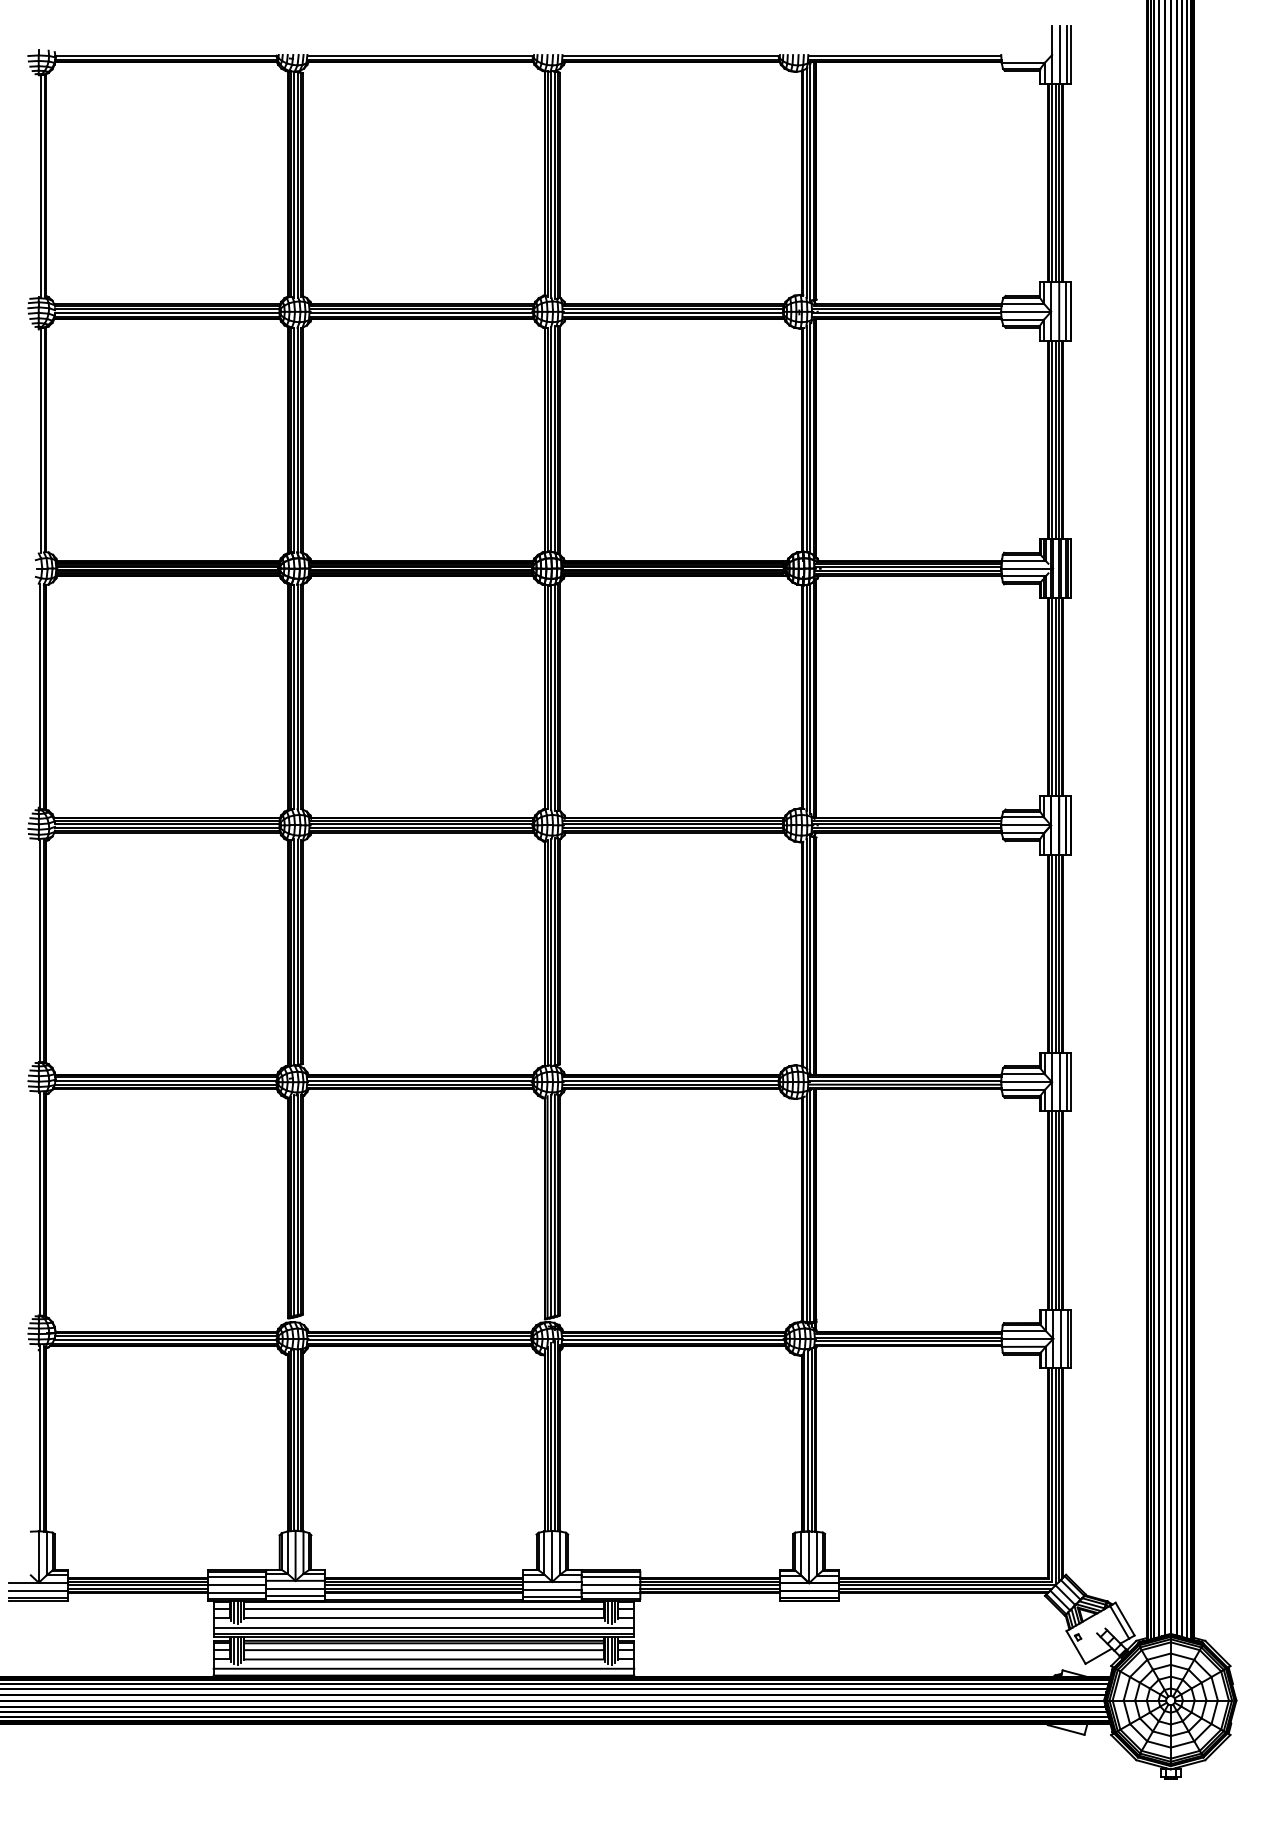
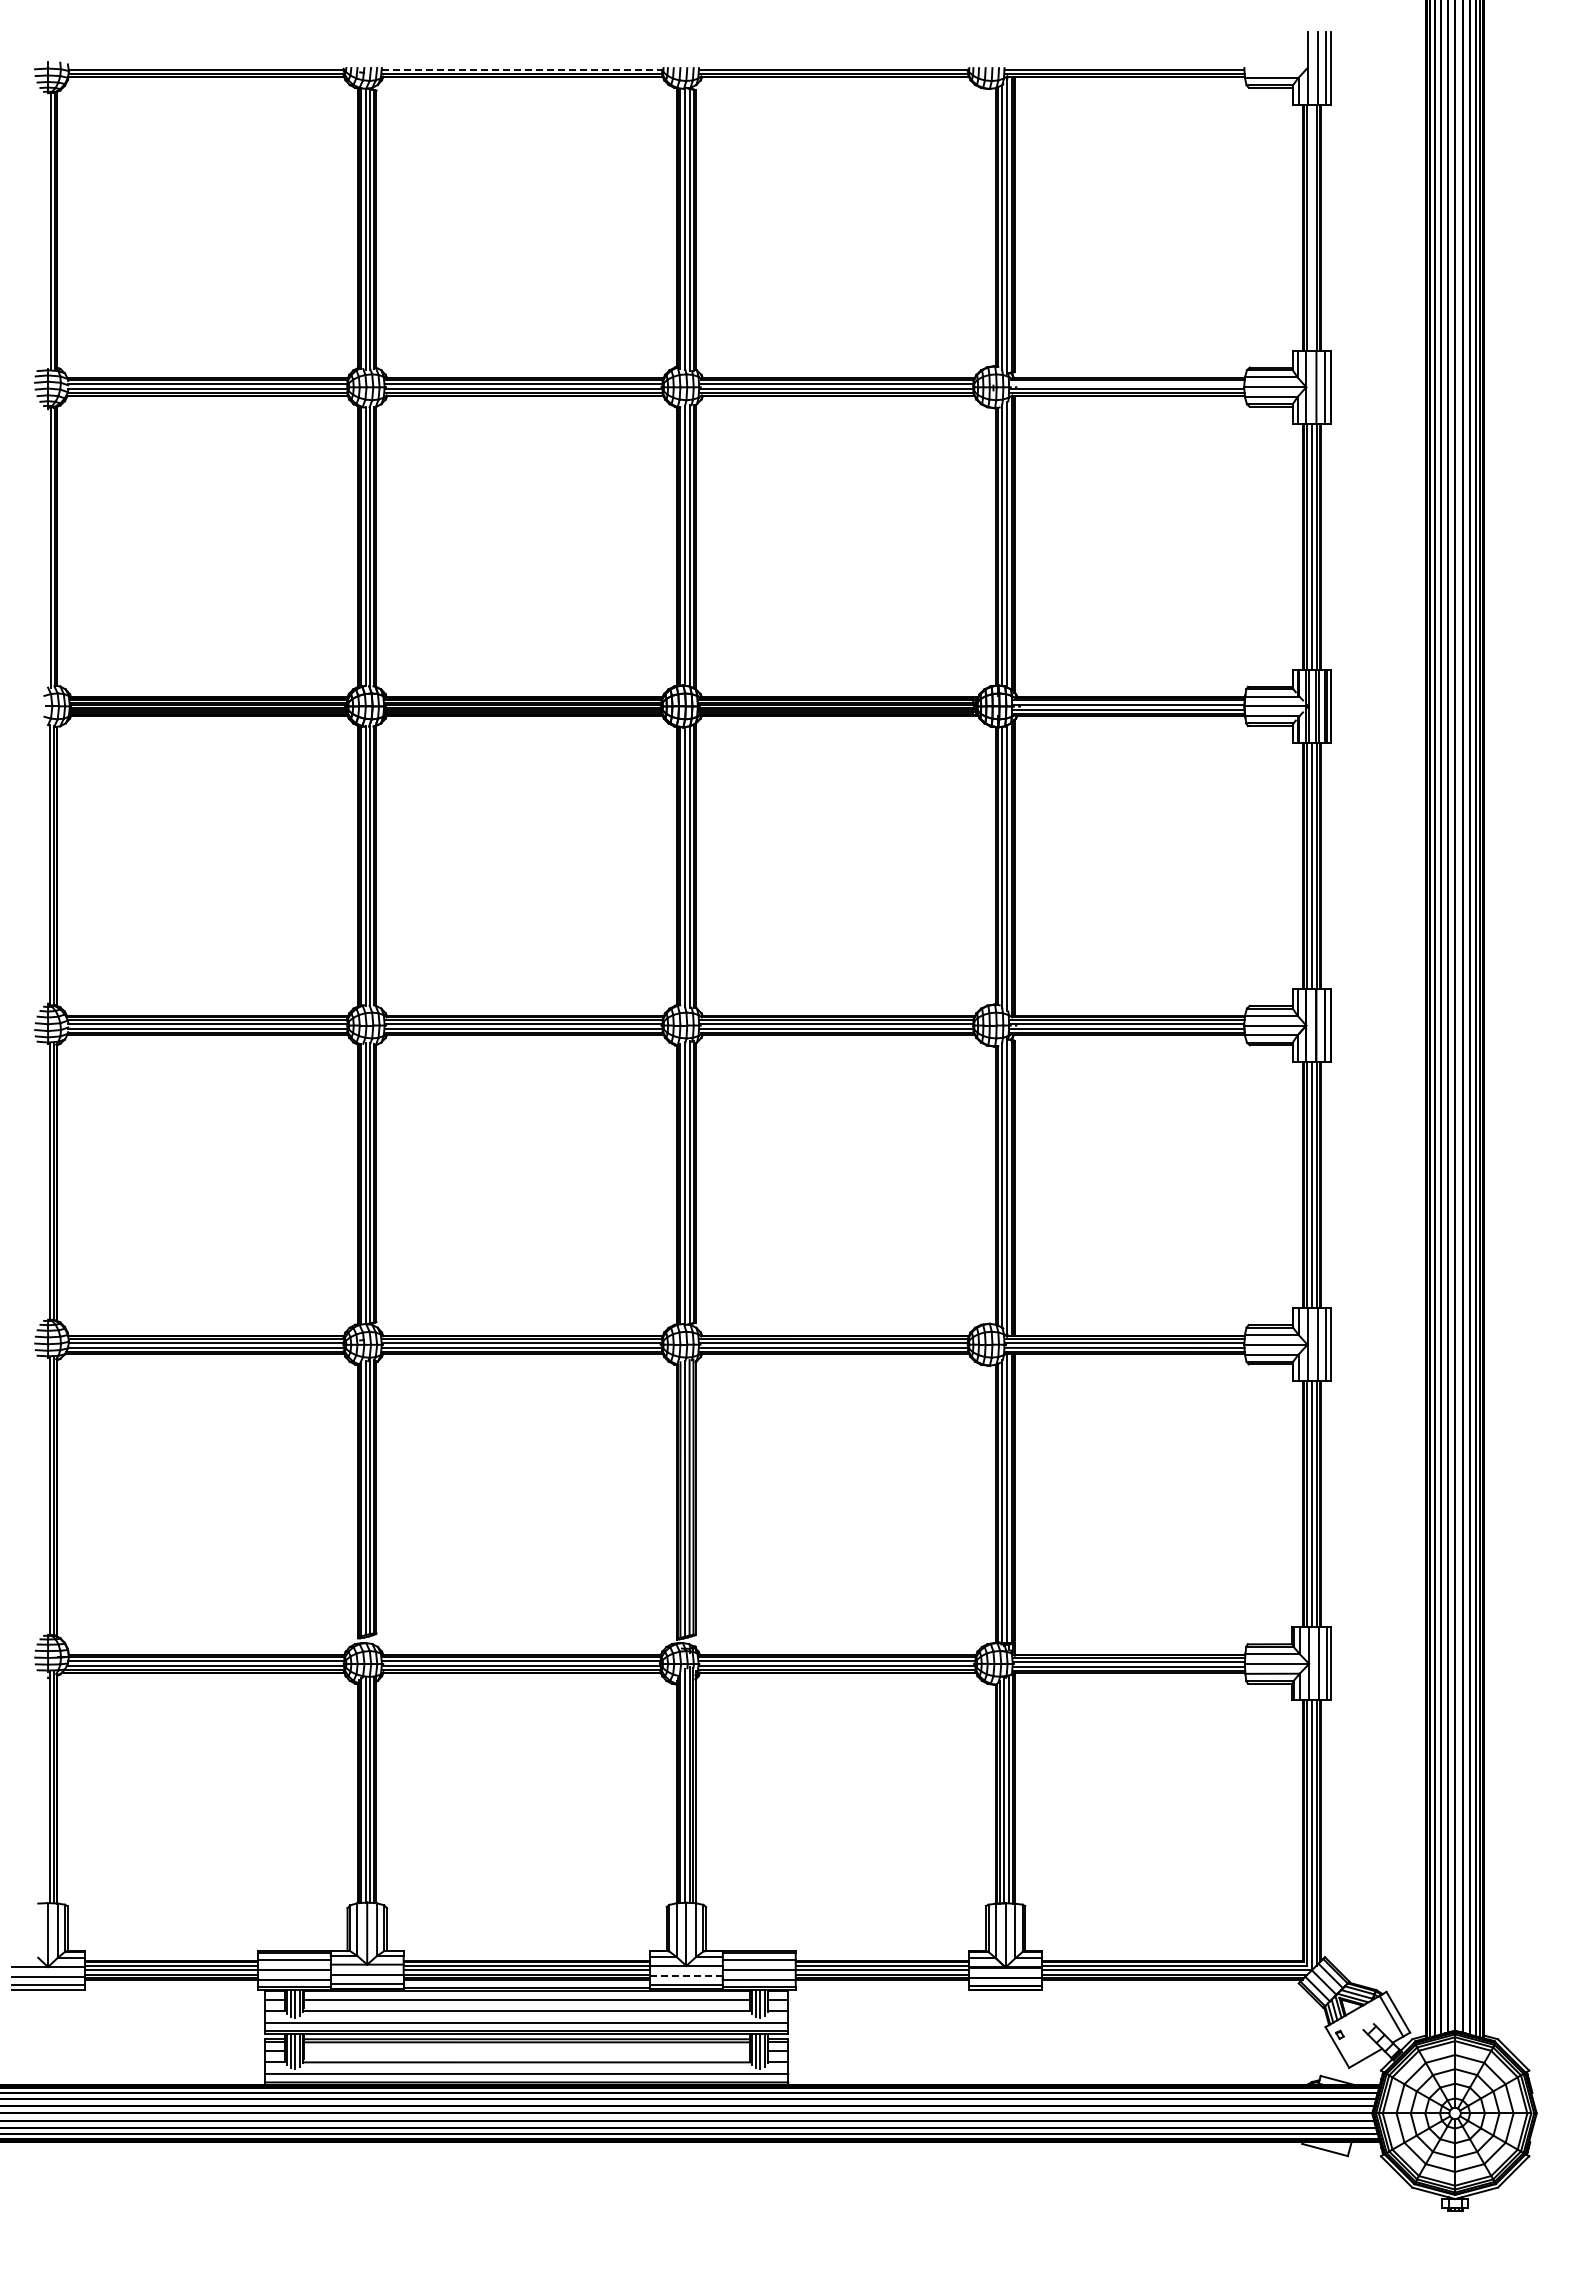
line: (420, 56) -> (522, 69), solid -> dashed
line: (1055, 183) -> (1311, 227), removed
line: (907, 309) -> (1127, 384), removed
line: (552, 1590) -> (686, 1976), solid -> dashed
line: (423, 1649) -> (526, 2050), removed

